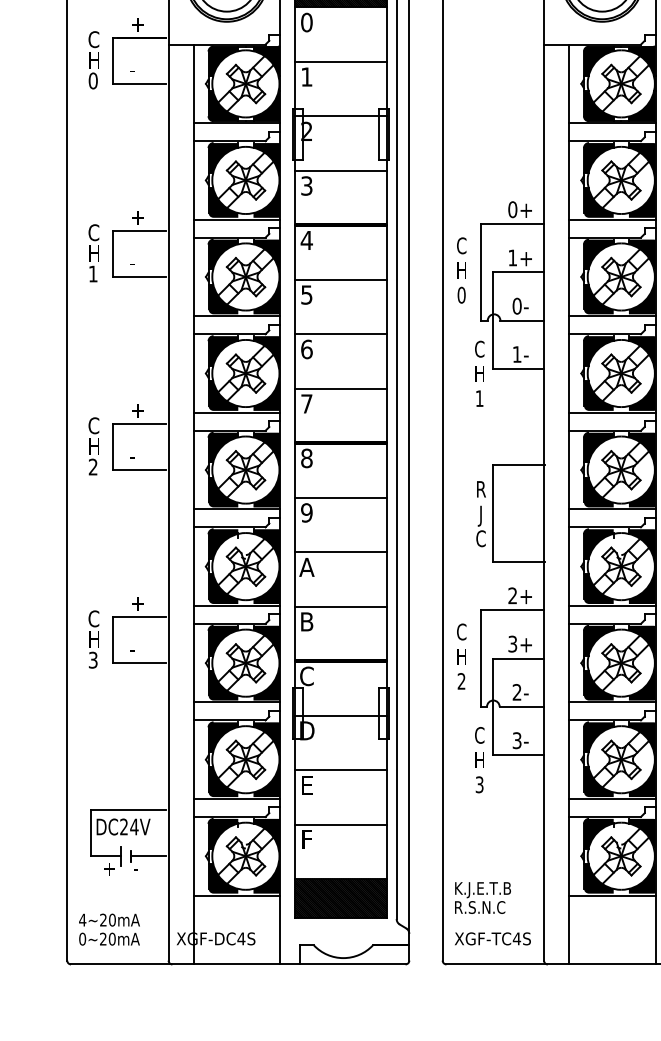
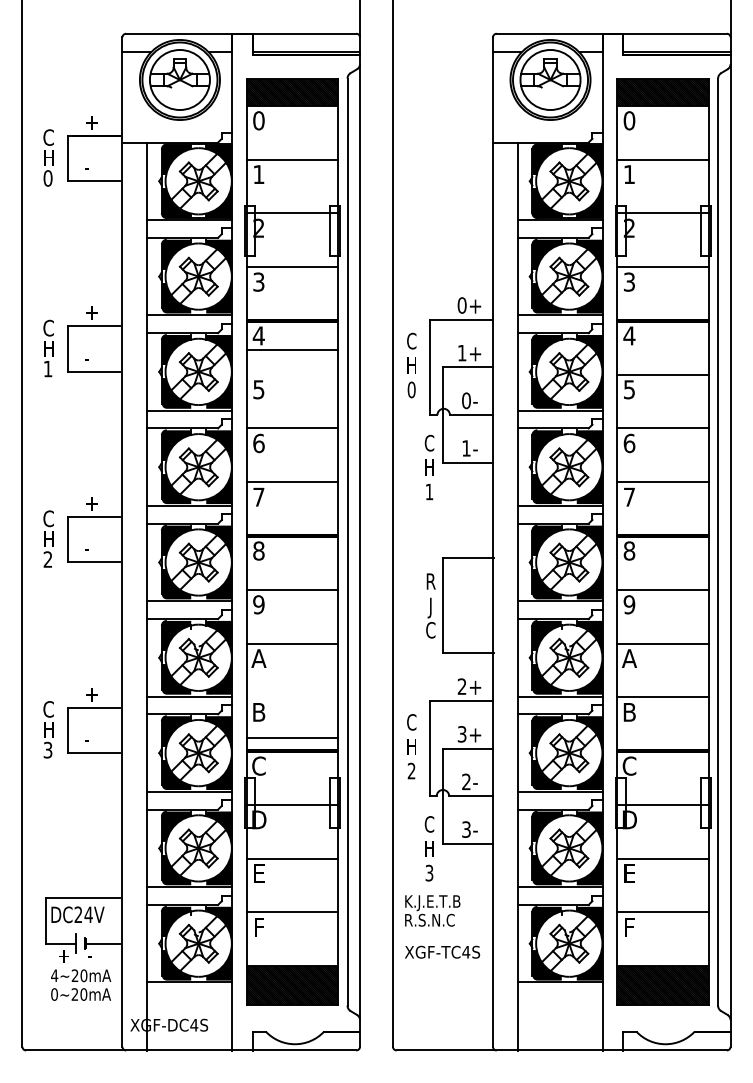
line: (340, 279) -> (292, 349), moved
line: (340, 606) -> (292, 738), moved
text: (482, 897) -> (432, 910), moved
text: (109, 929) -> (81, 984), moved
text: (492, 938) -> (442, 951), moved

